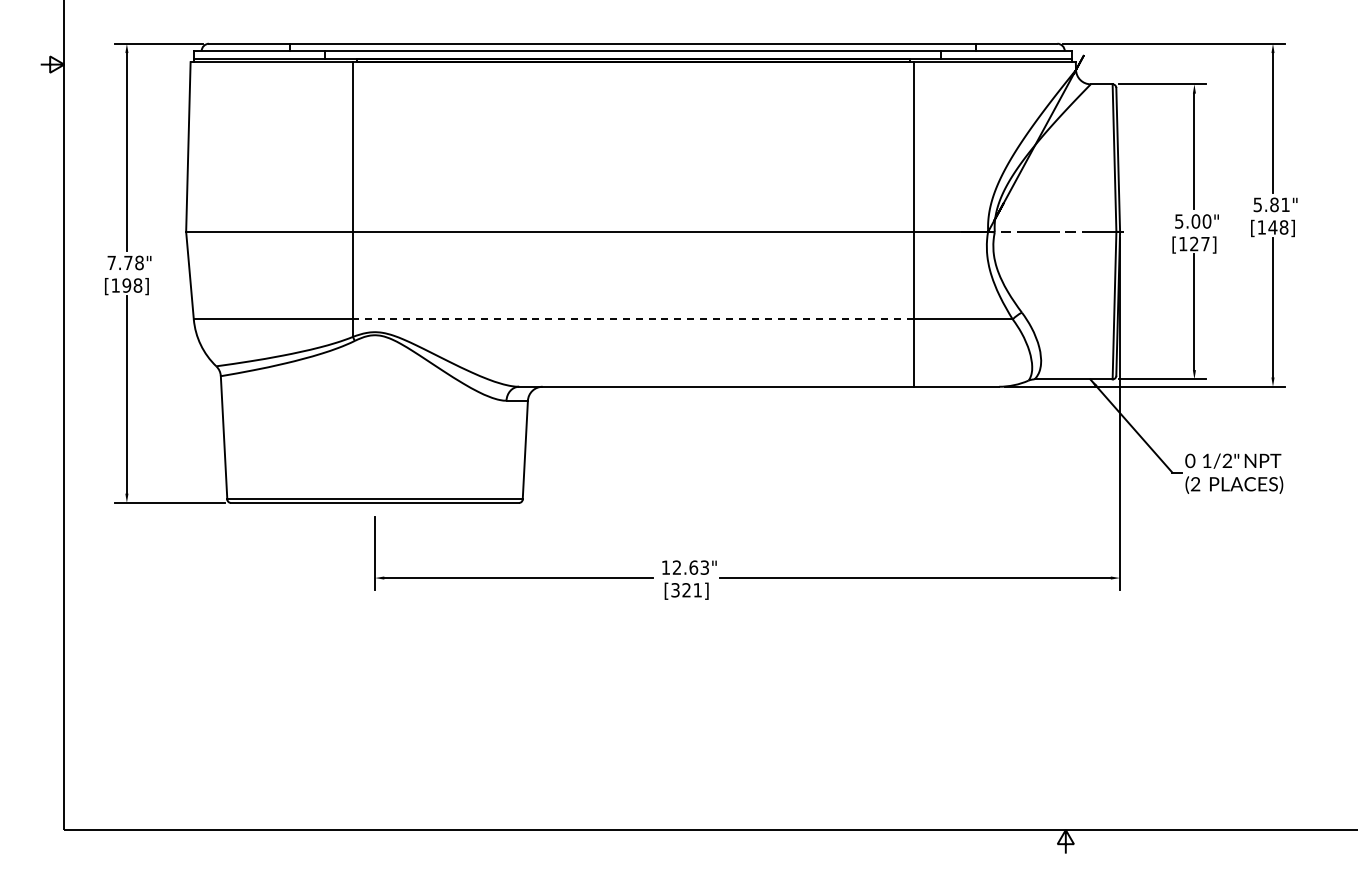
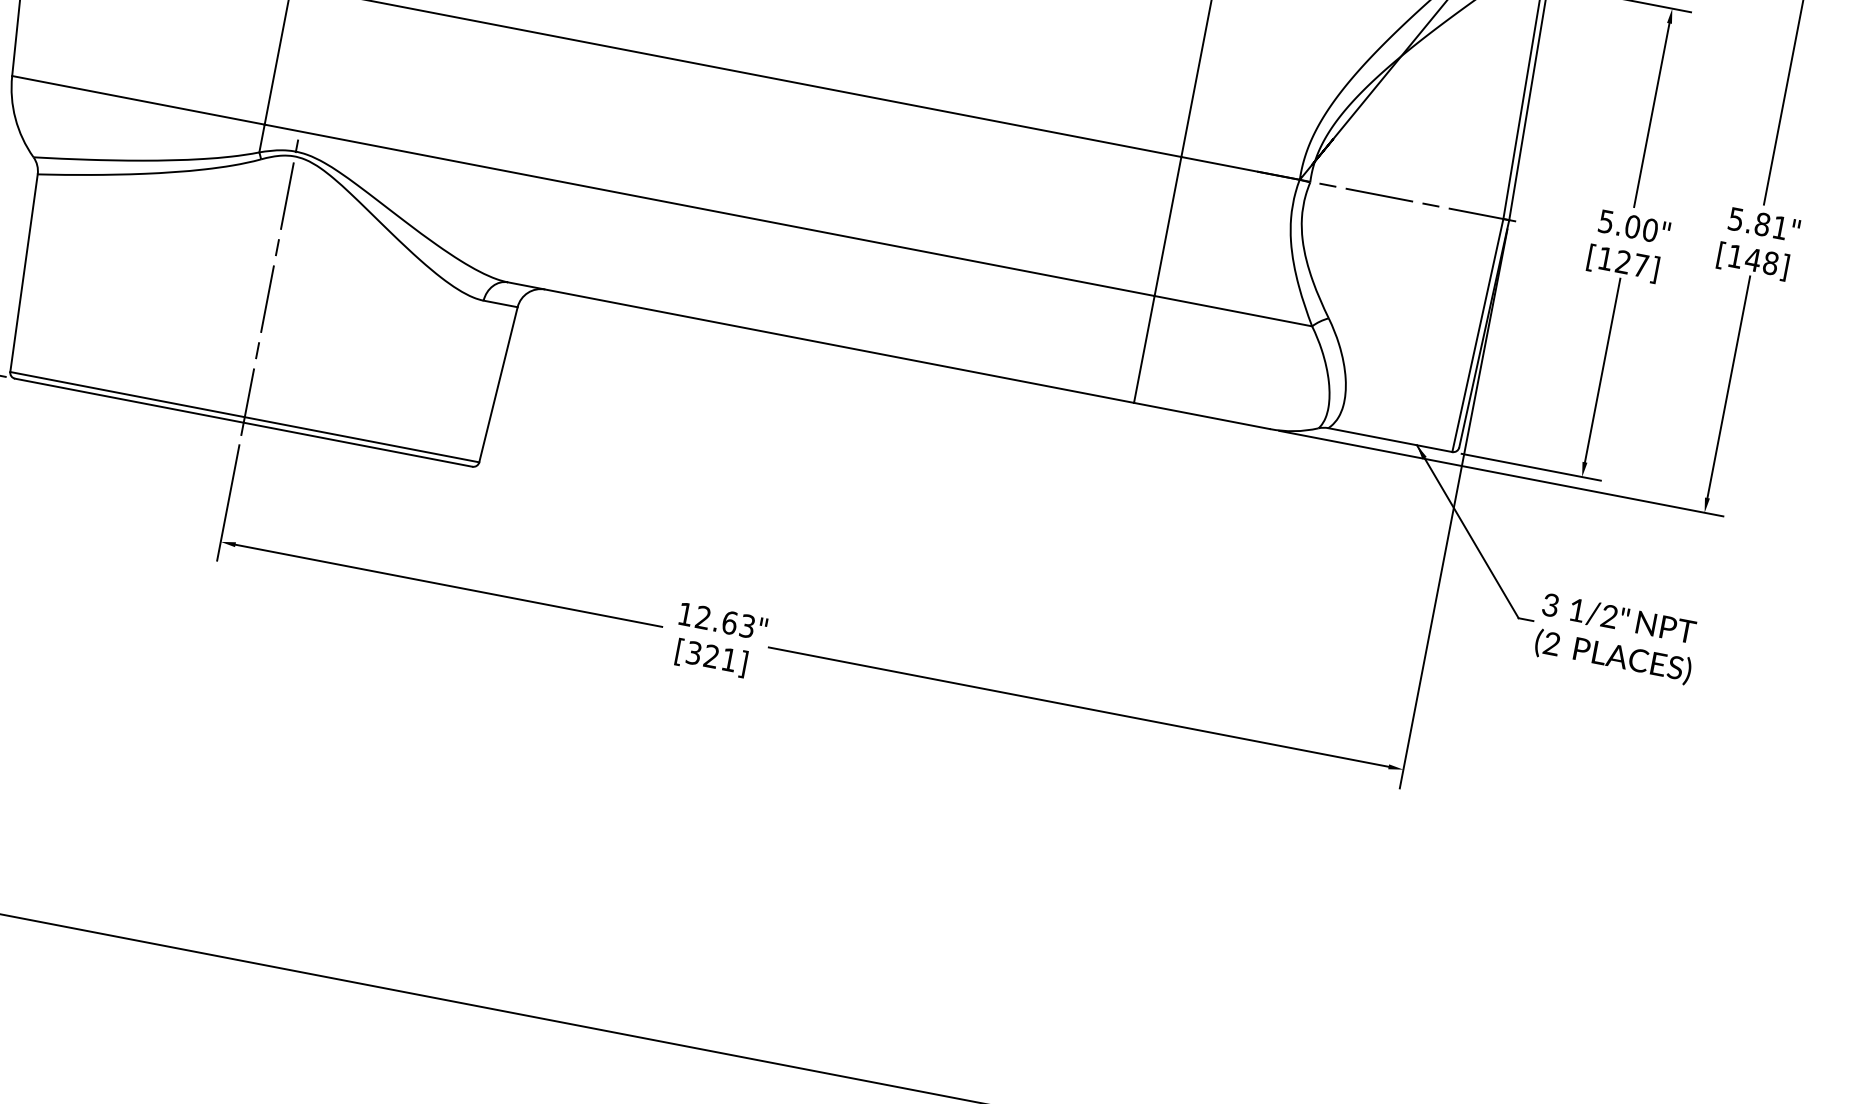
line: (632, 319) -> (708, 210), dashed -> solid
line: (375, 417) -> (270, 287), added
text: (1190, 460) -> (1551, 604), 0 -> 3

